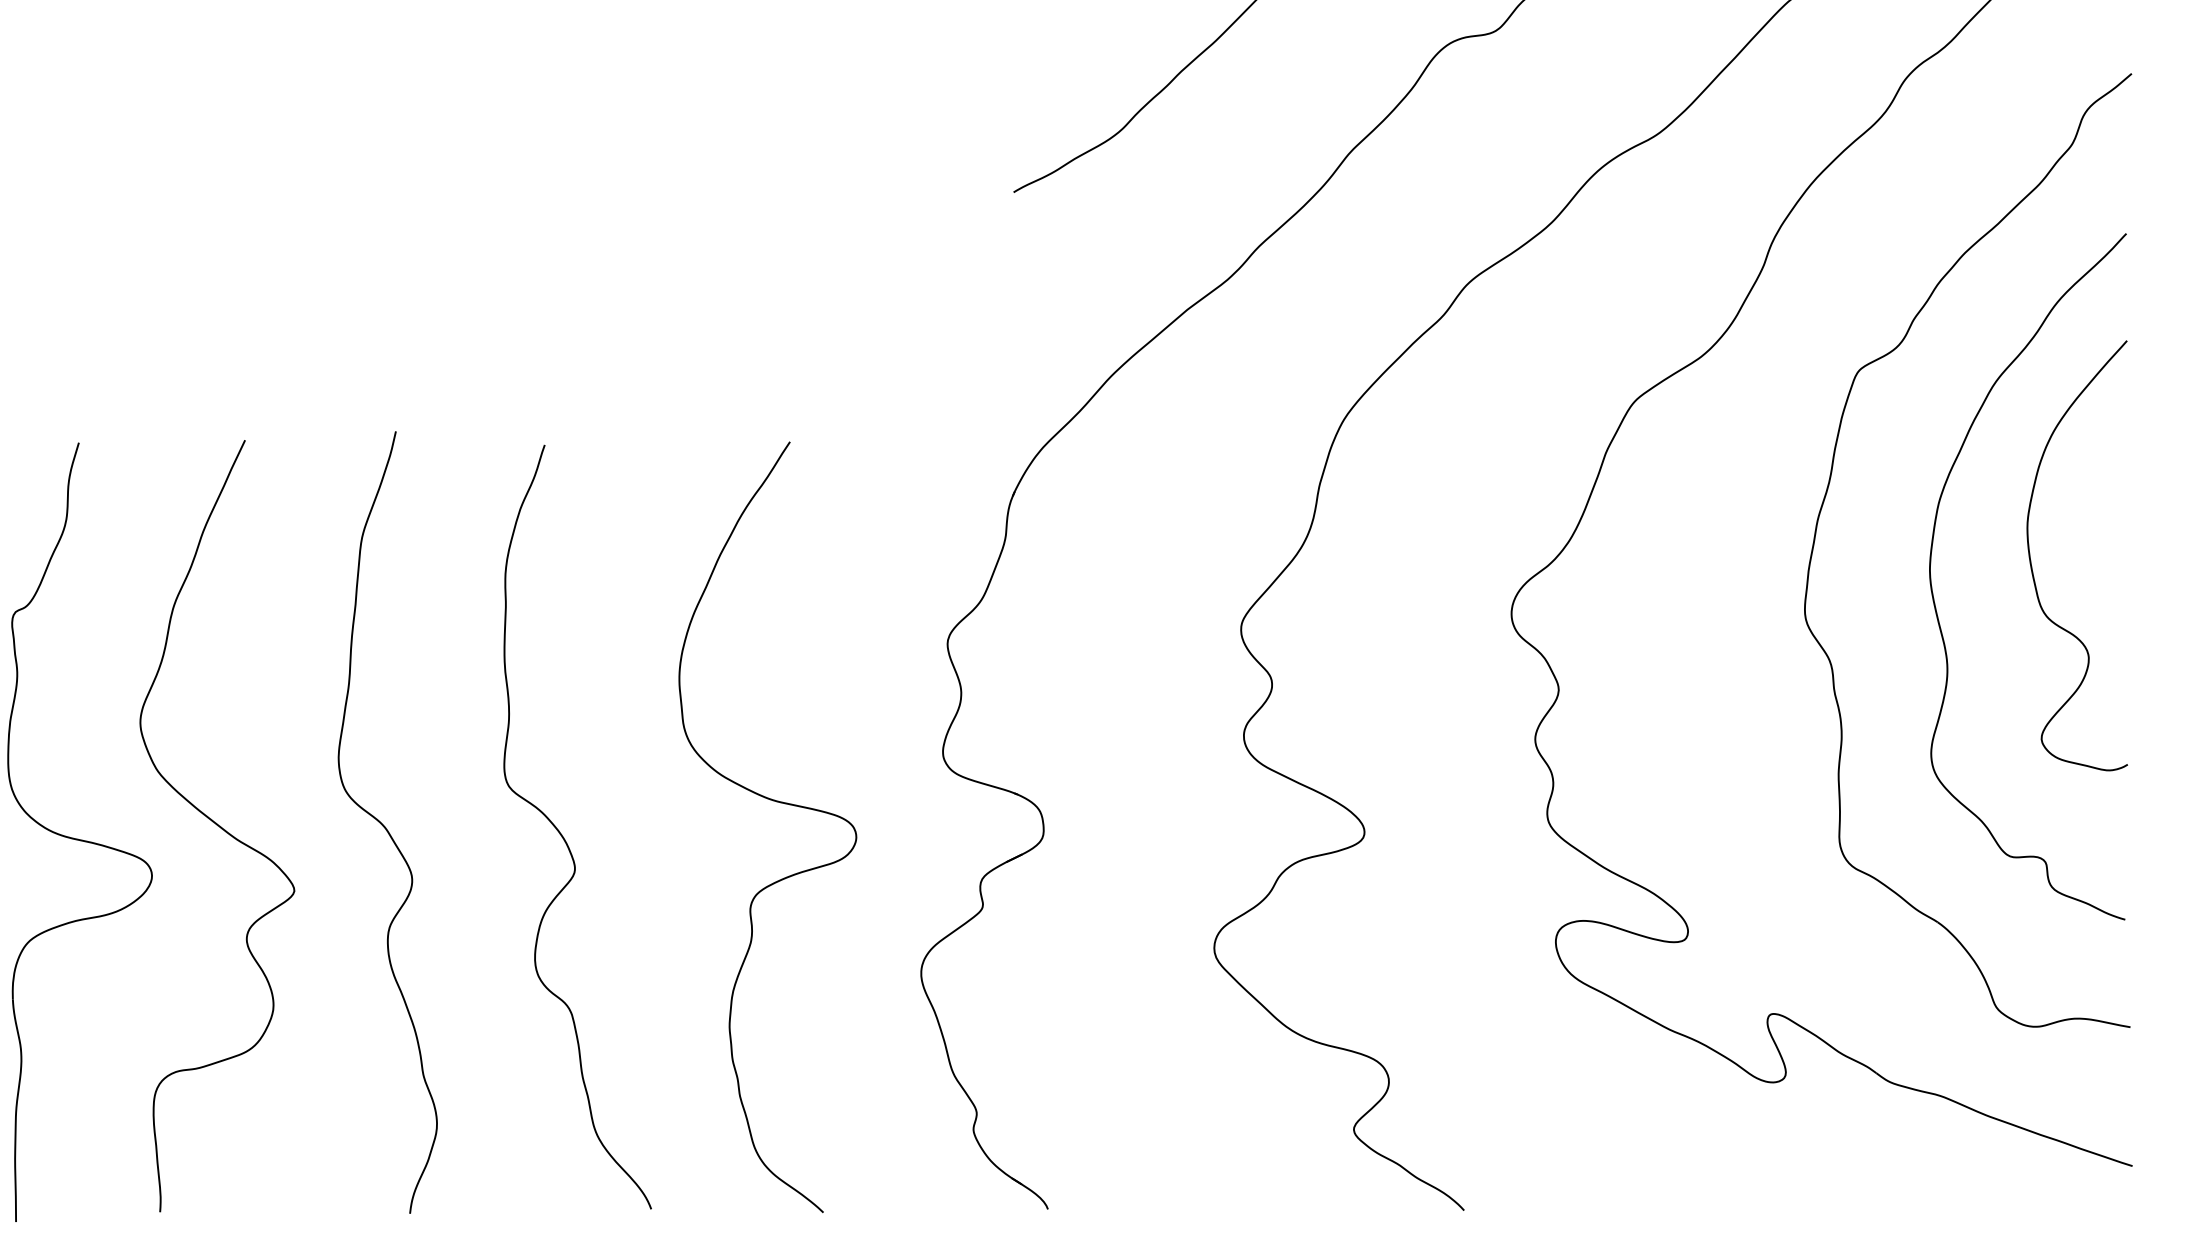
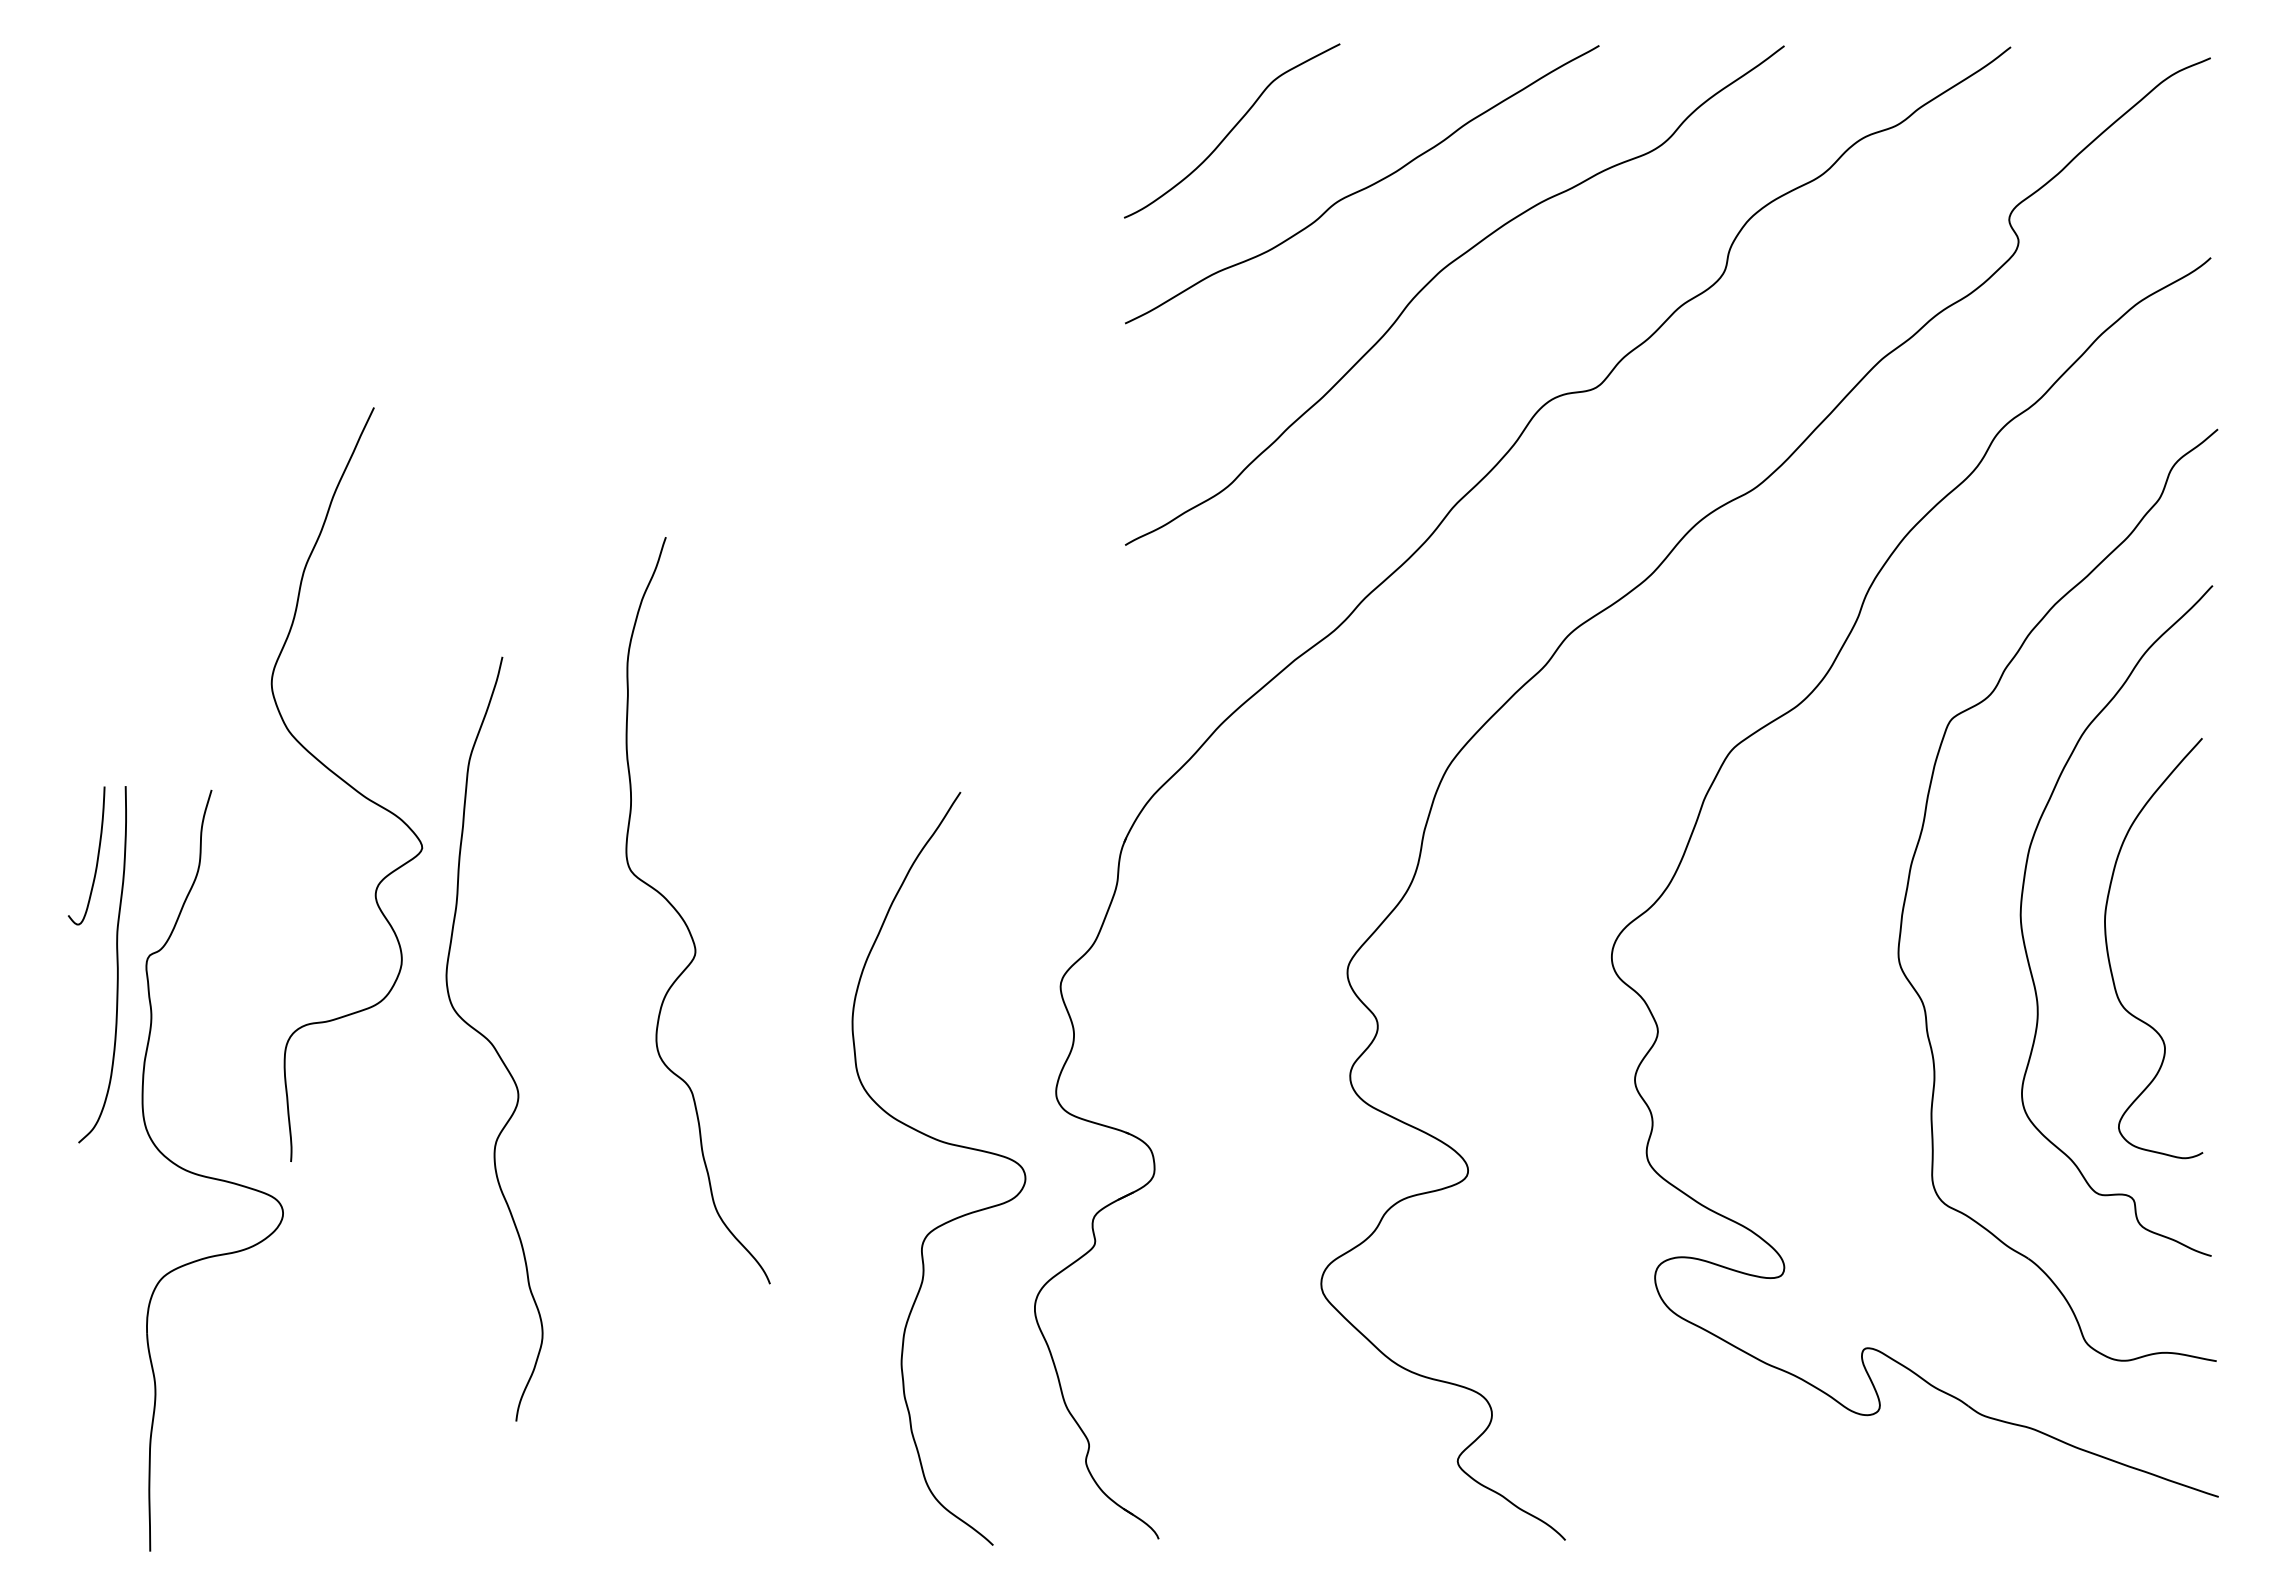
curve: (2032, 564) -> (2109, 956), moved
curve: (772, 801) -> (943, 1143), moved
curve: (383, 824) -> (490, 1041), moved
curve: (216, 825) -> (346, 784), moved
curve: (562, 835) -> (683, 918), moved

